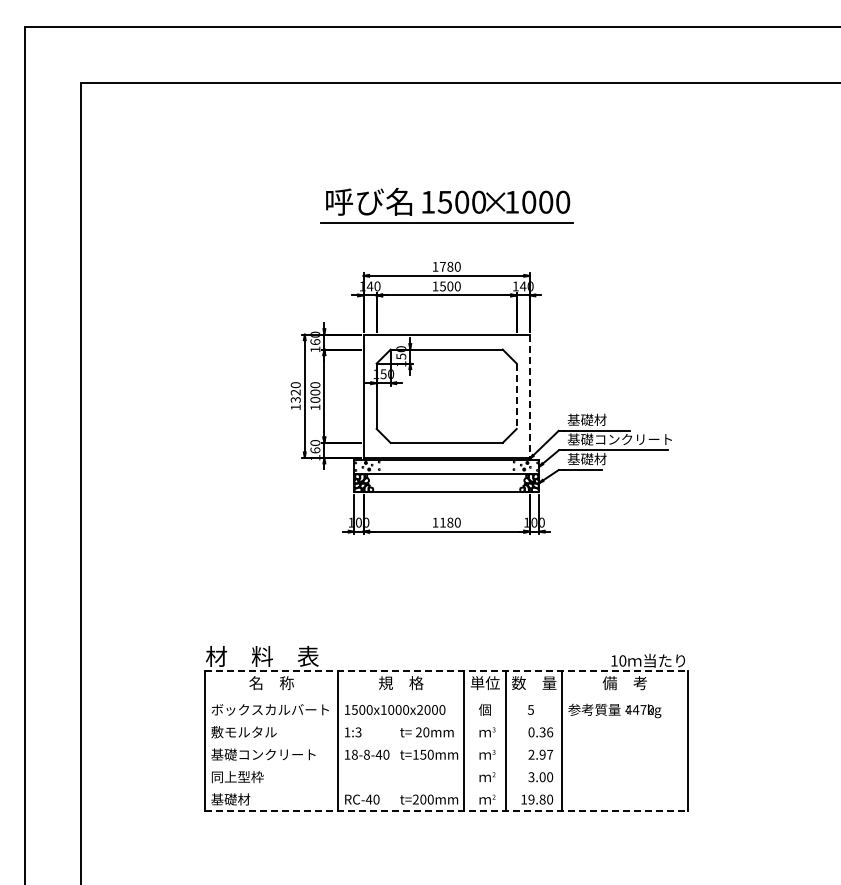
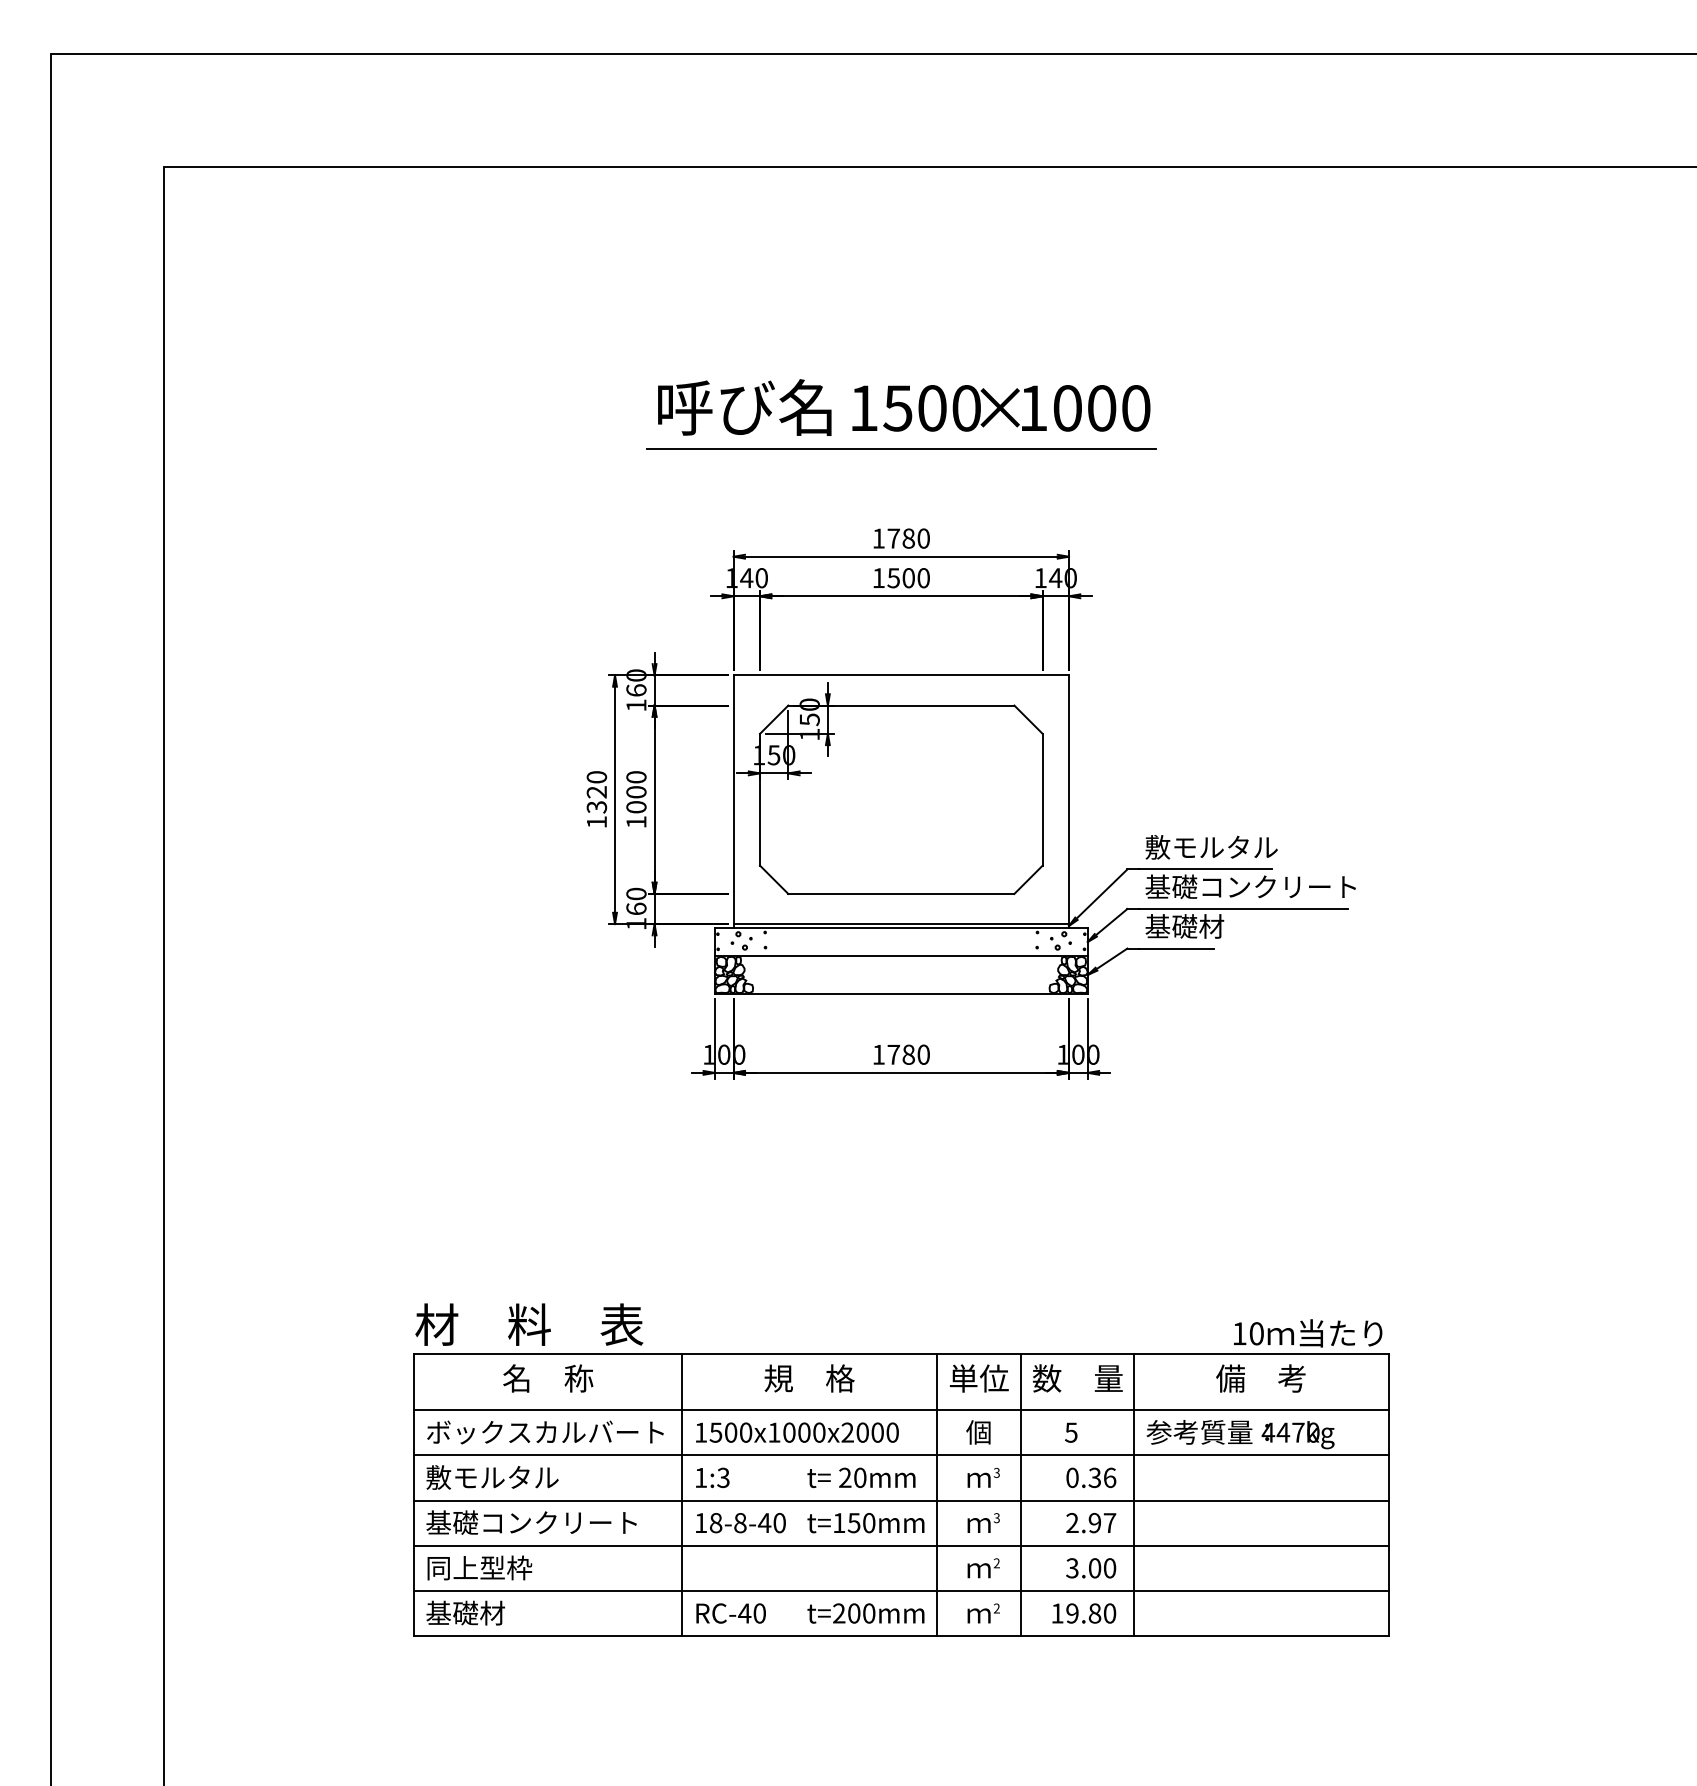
line: (516, 396) -> (1042, 800), dashed -> solid
line: (529, 396) -> (1068, 800), dashed -> solid
text: (600, 419) -> (1211, 846), 基礎材 -> 敷モルタル
text: (442, 522) -> (892, 1054), 1180 -> 1780
line: (446, 670) -> (900, 1353), dashed -> solid
line: (446, 698) -> (900, 1409), added
line: (446, 721) -> (900, 1455), added
line: (446, 743) -> (900, 1500), added
line: (446, 766) -> (900, 1546), added
line: (446, 788) -> (900, 1591), added
line: (446, 810) -> (900, 1635), dashed -> solid

